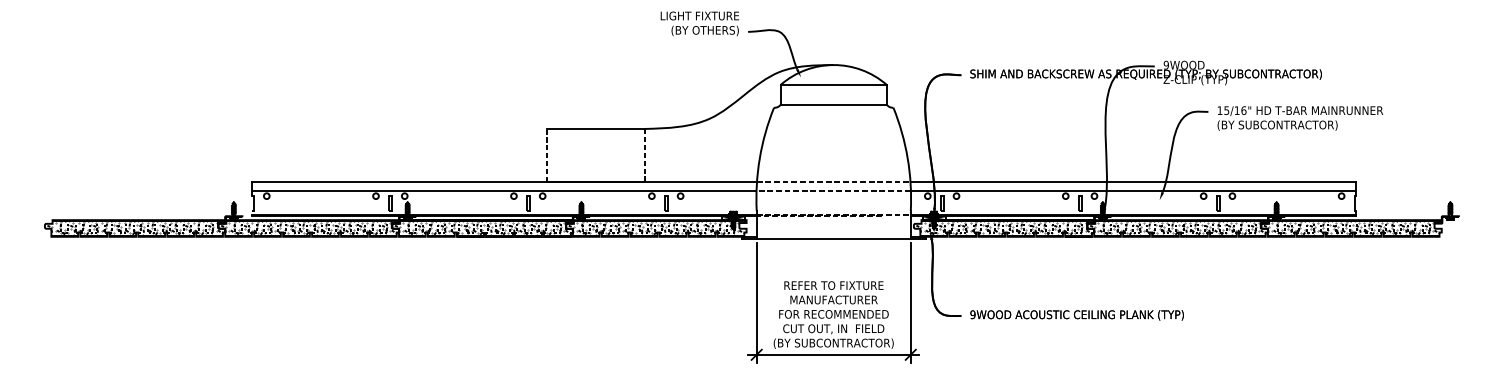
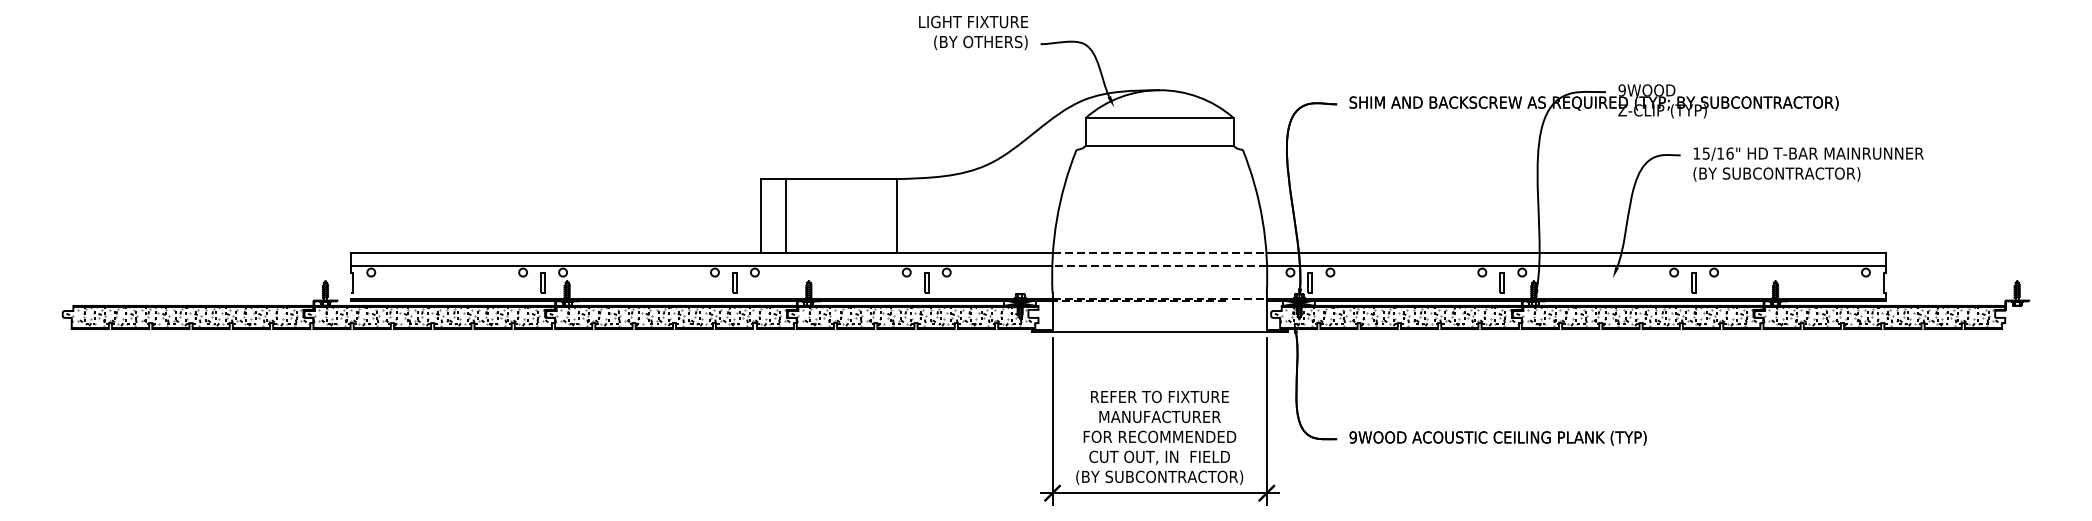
line: (546, 155) -> (760, 216), dashed -> solid
line: (565, 155) -> (786, 215), added
line: (644, 155) -> (896, 216), dashed -> solid

